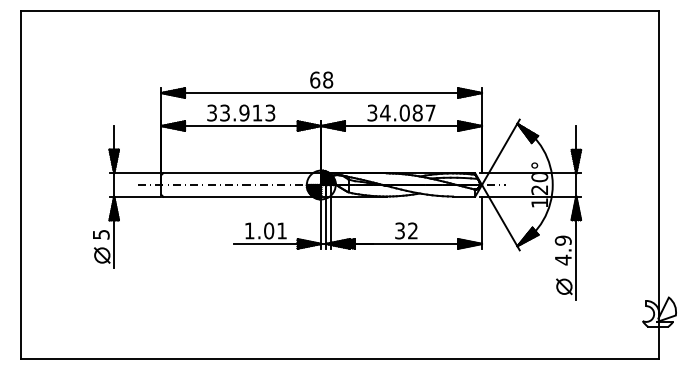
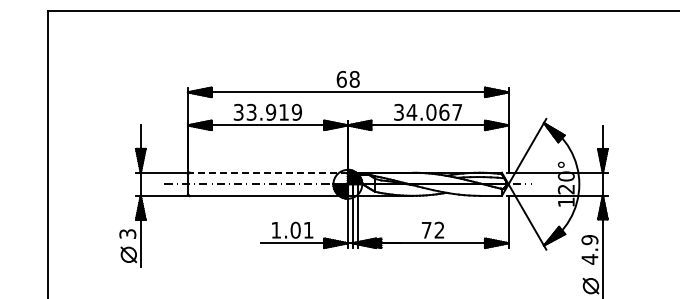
text: (270, 112) -> (297, 111), 33.913 -> 33.919
text: (417, 112) -> (444, 111), 34.087 -> 34.067
line: (241, 173) -> (268, 172), solid -> dashed
text: (399, 230) -> (426, 229), 32 -> 72
text: (100, 234) -> (127, 233), 5 -> 3

